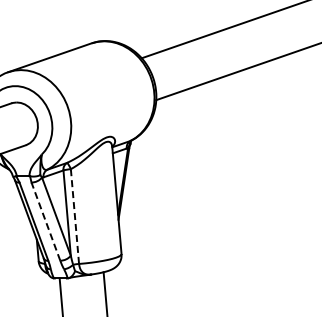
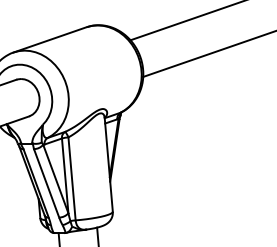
line: (74, 216) -> (71, 178), dashed -> solid
line: (45, 221) -> (46, 183), dashed -> solid

